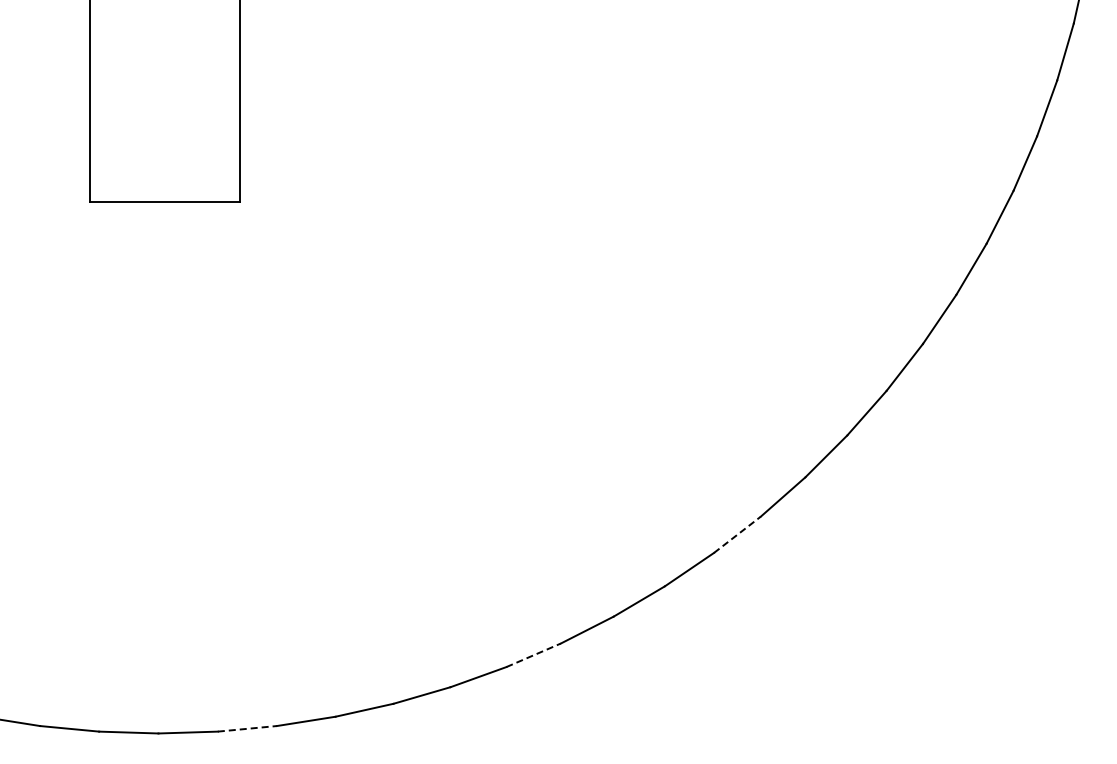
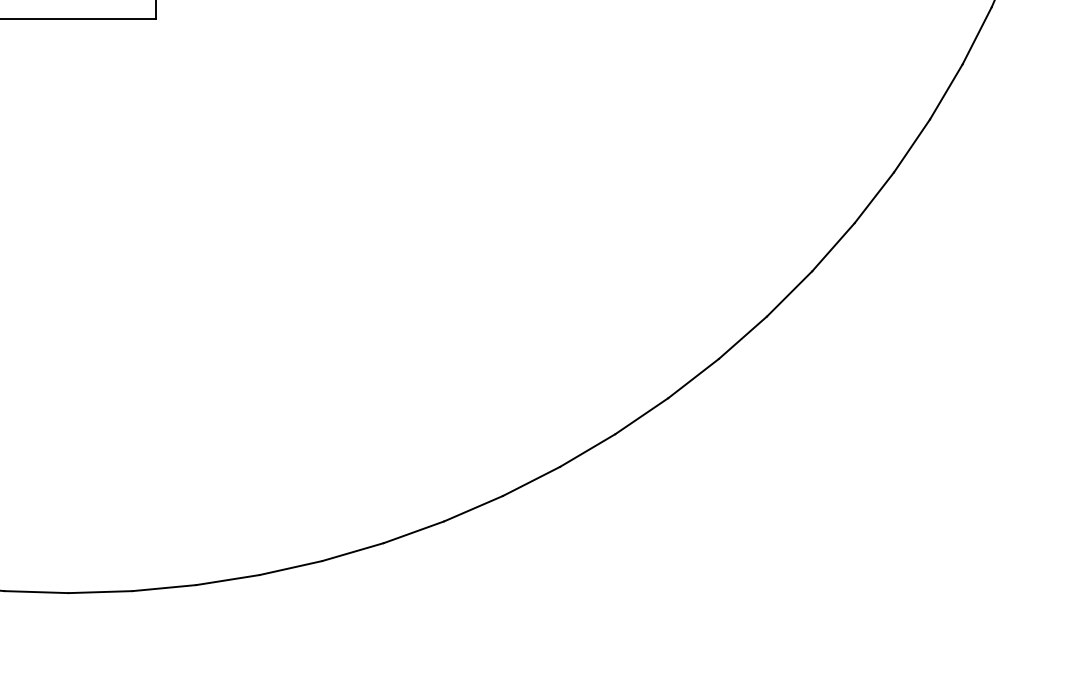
line: (737, 534) -> (693, 378), dashed -> solid
line: (533, 655) -> (473, 508), dashed -> solid
line: (247, 728) -> (164, 587), dashed -> solid

